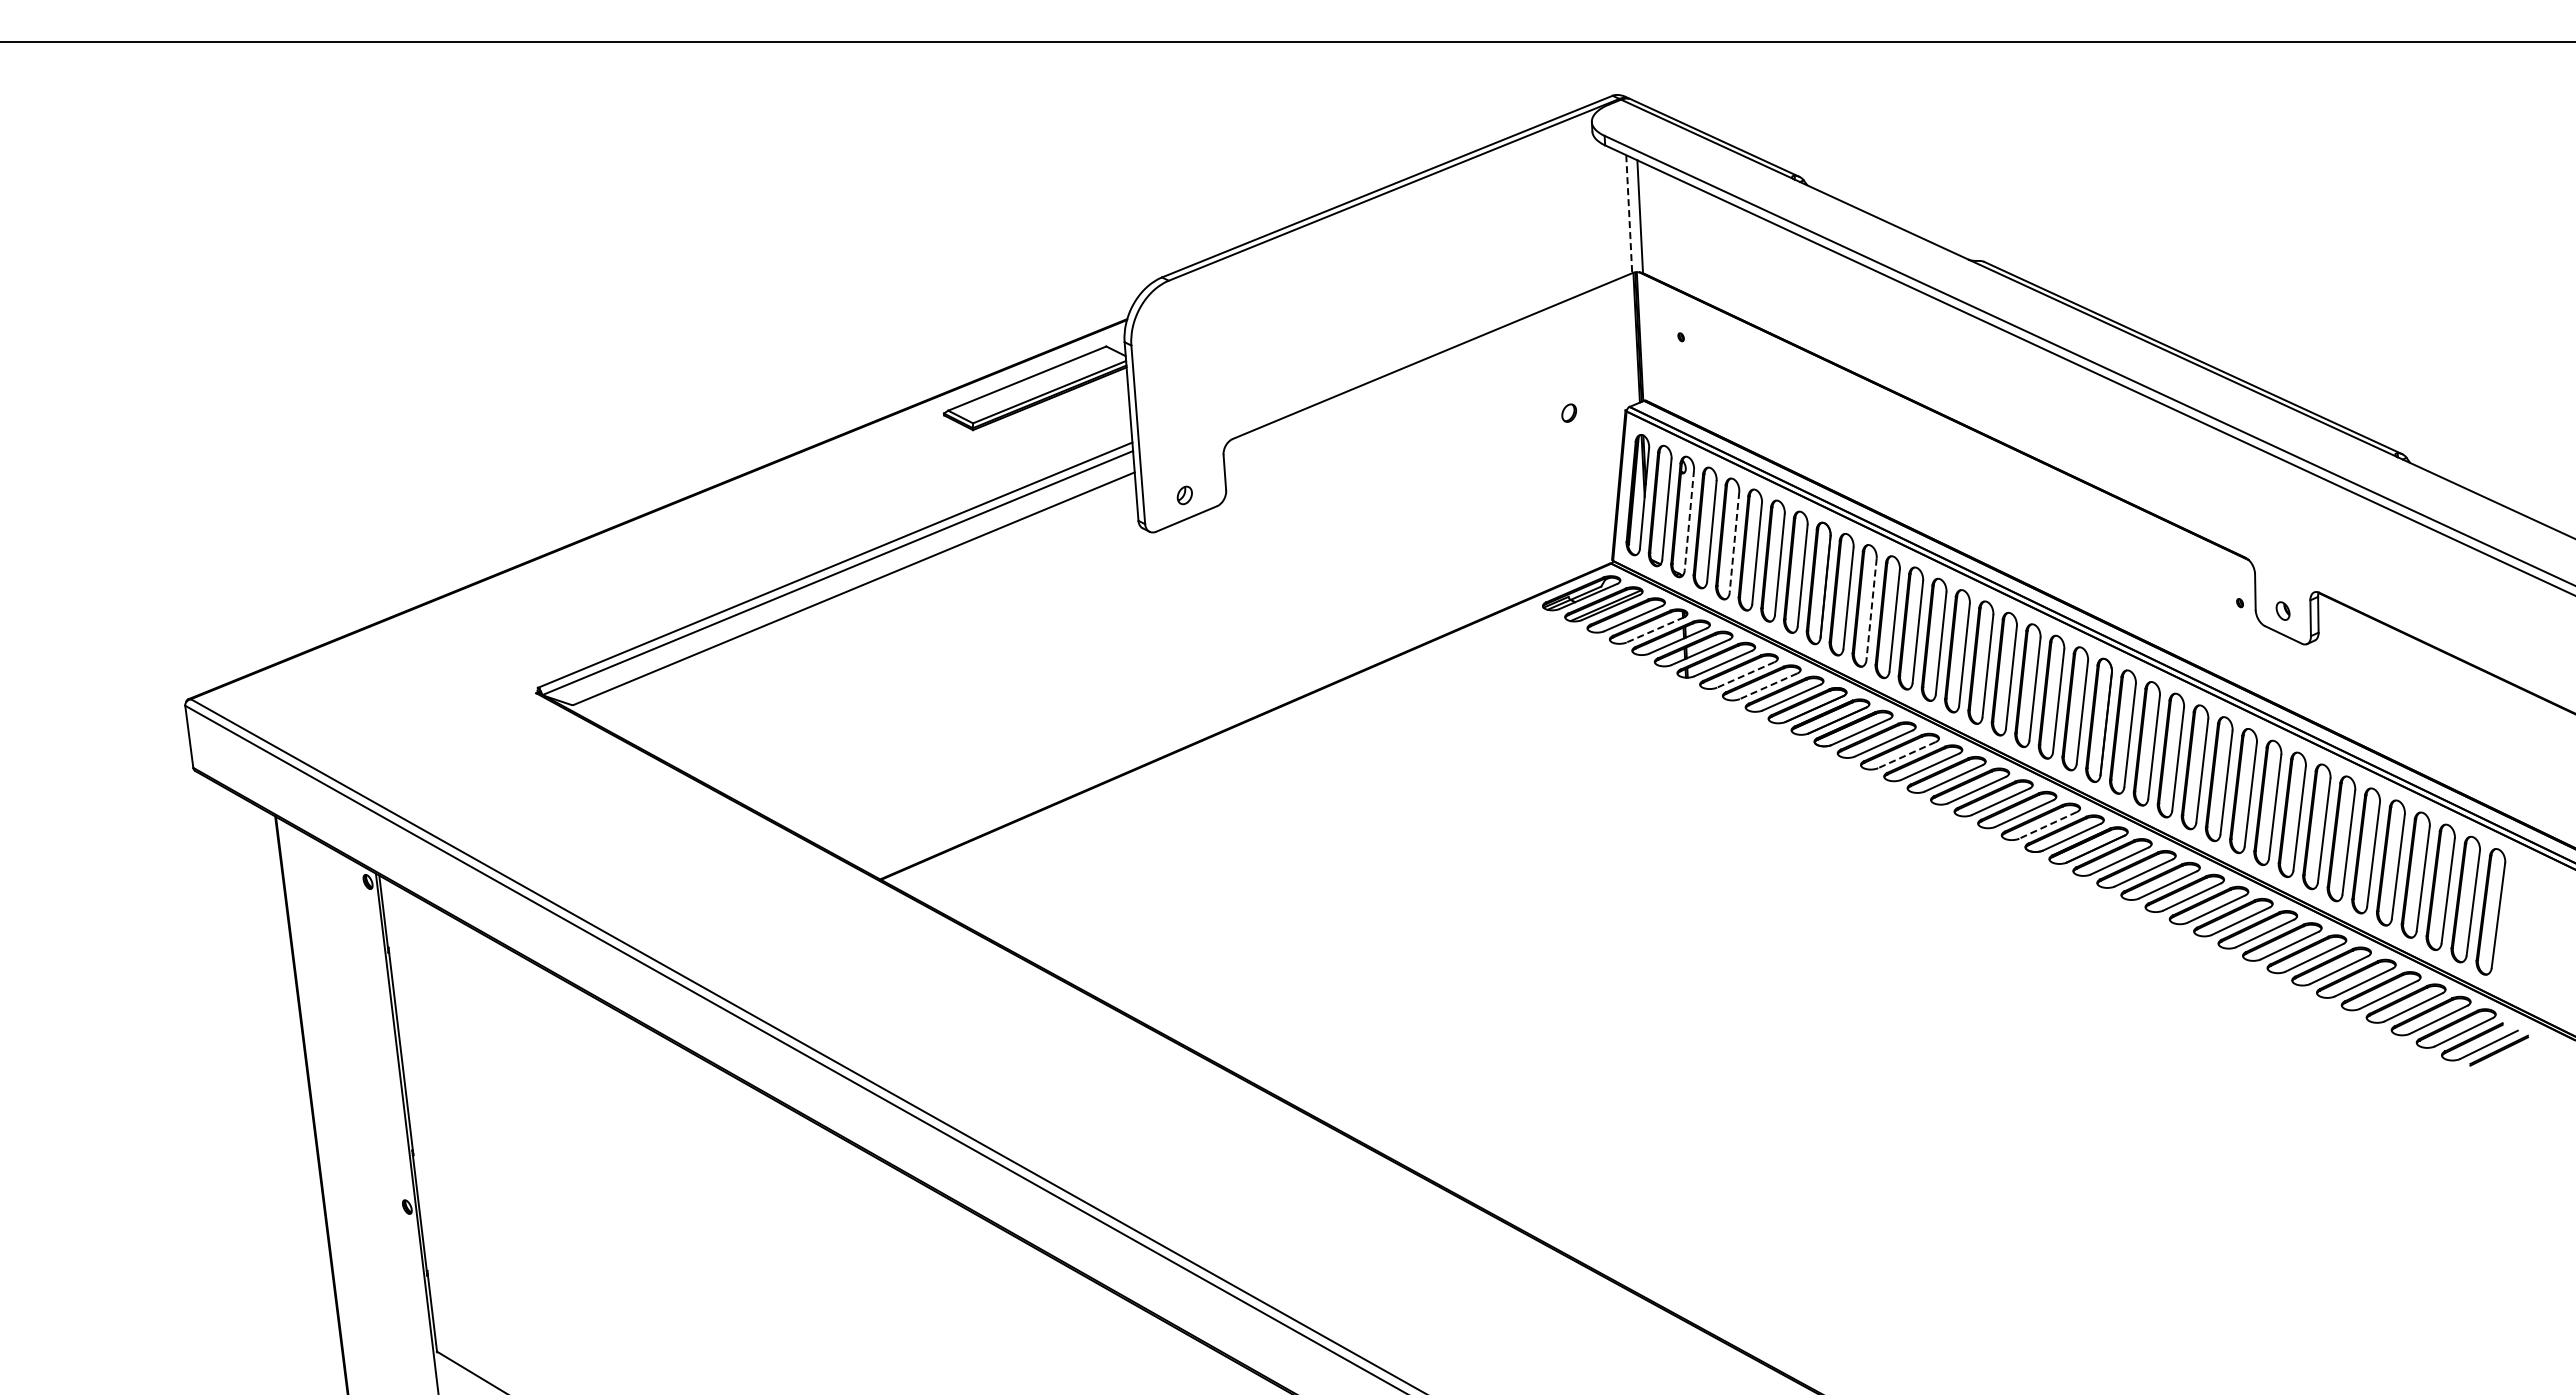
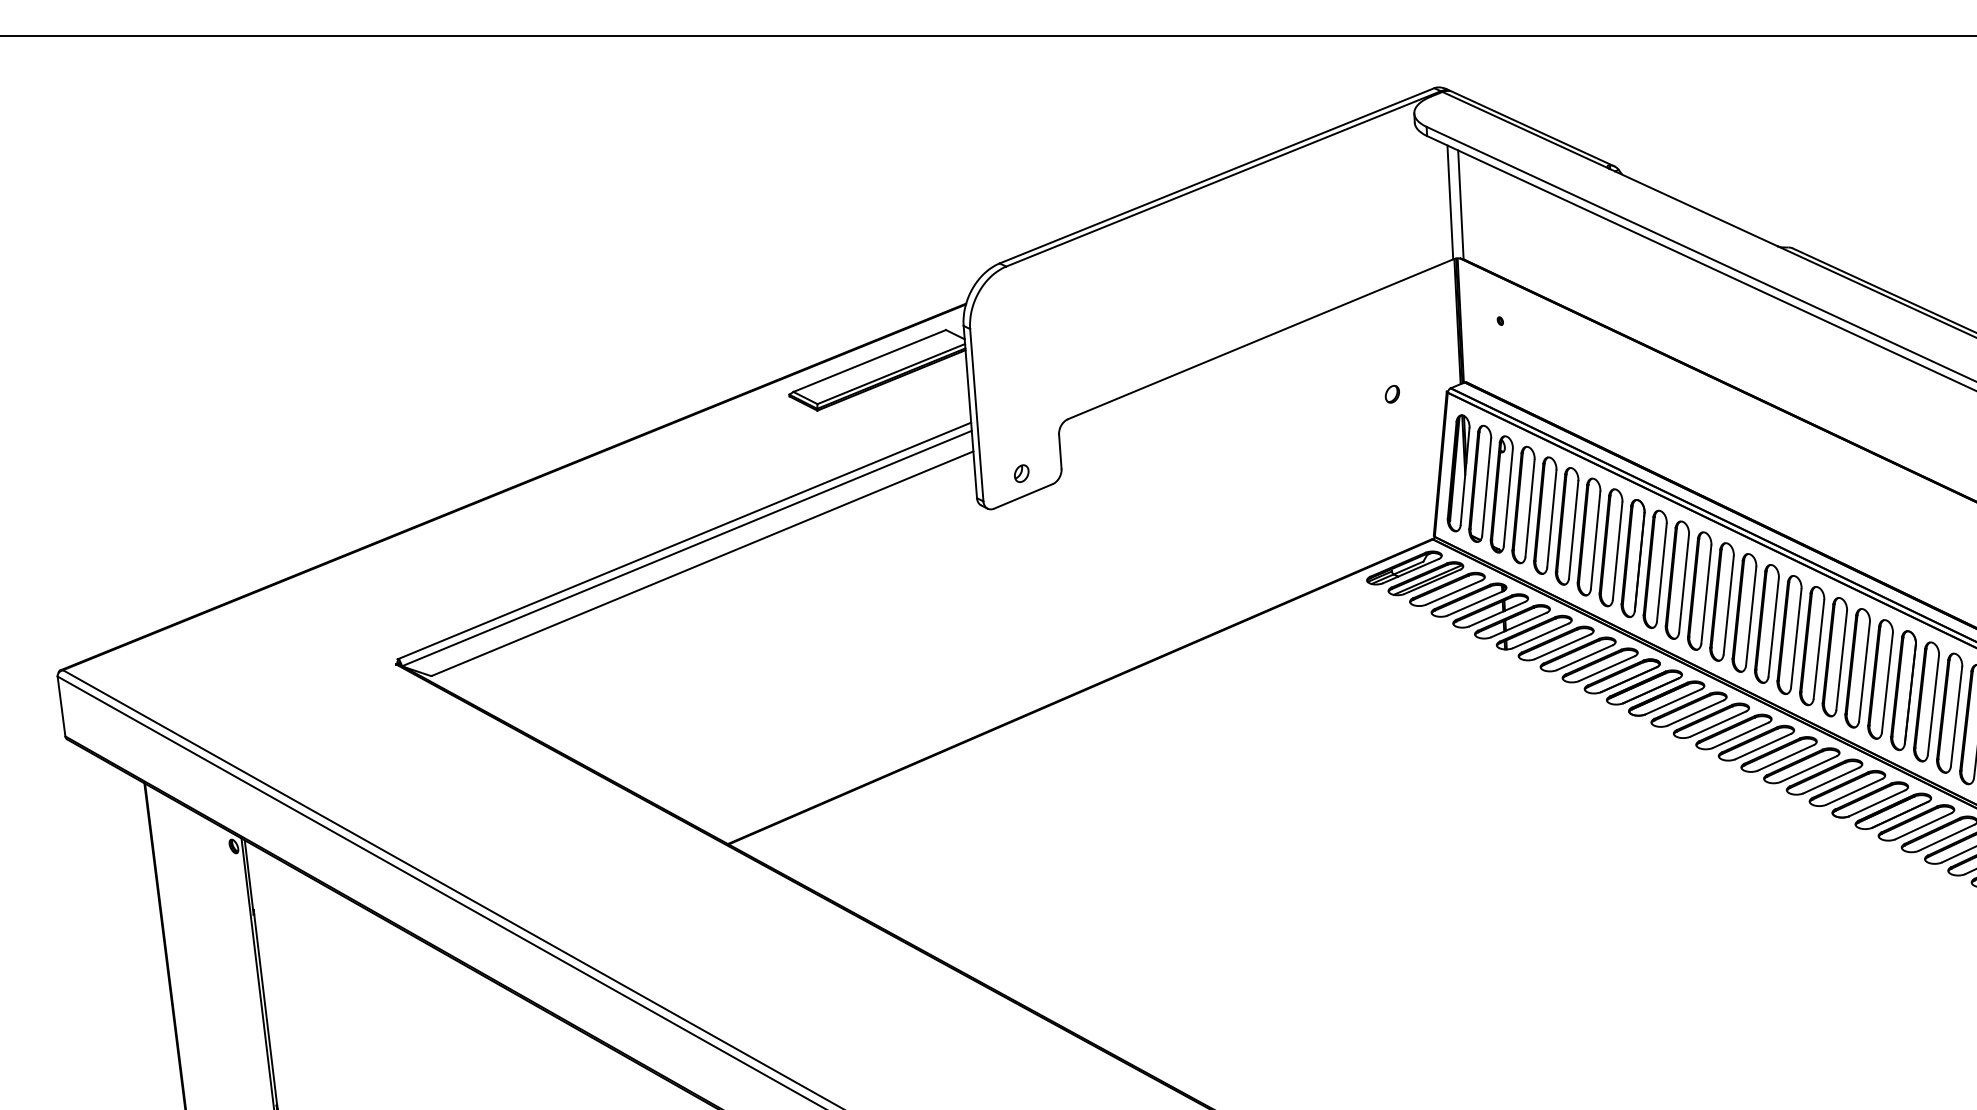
line: (1629, 214) -> (1450, 202), dashed -> solid
line: (1689, 520) -> (1508, 497), dashed -> solid
line: (1734, 542) -> (1551, 519), dashed -> solid
line: (1871, 609) -> (1684, 583), dashed -> solid
line: (1654, 630) -> (1474, 603), dashed -> solid
line: (1745, 675) -> (1562, 647), dashed -> solid
line: (1768, 686) -> (1584, 657), dashed -> solid
line: (1906, 755) -> (1717, 724), dashed -> solid
line: (2048, 825) -> (1854, 792), dashed -> solid

